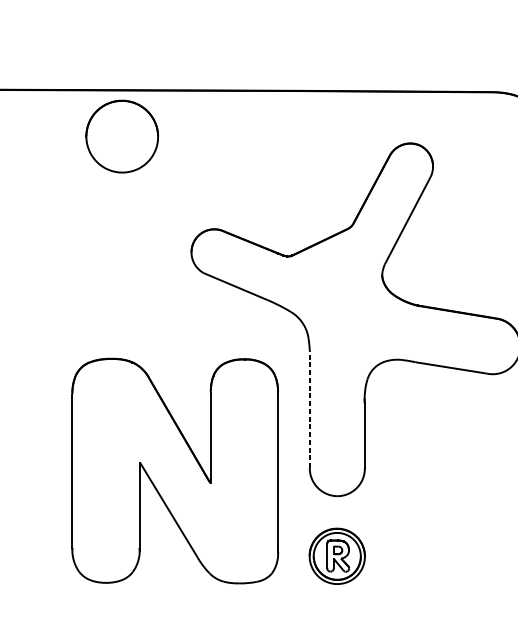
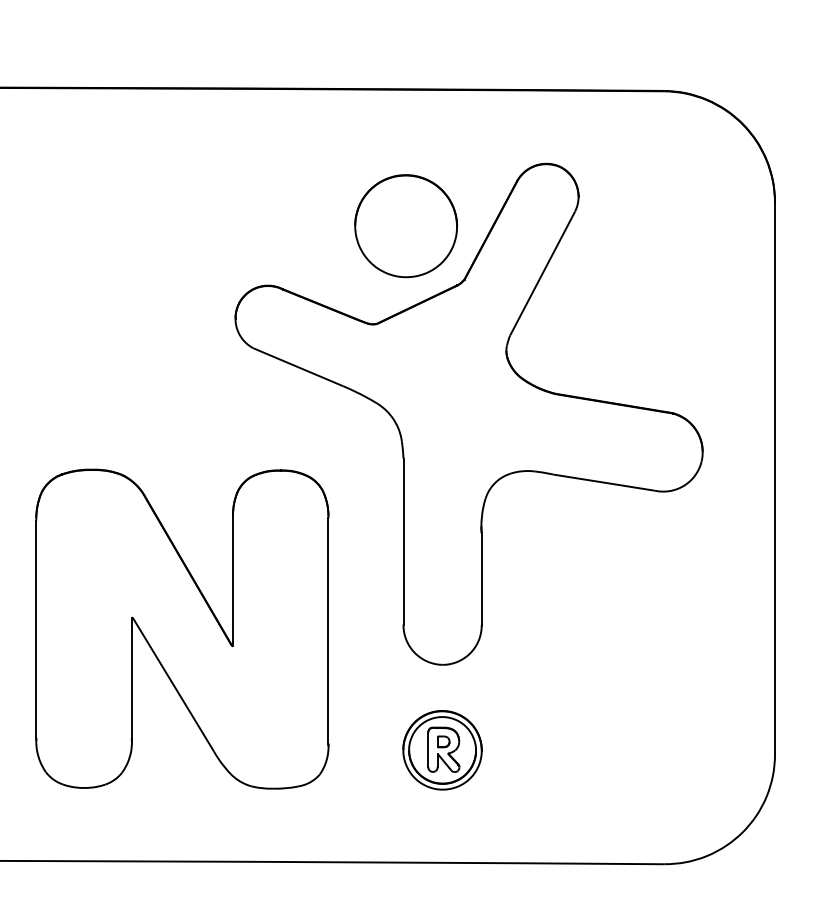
part: (121, 136) -> (405, 226), moved
line: (309, 409) -> (403, 541), dashed -> solid
part: (175, 470) -> (182, 628), moved

